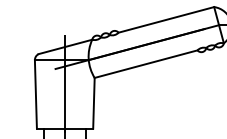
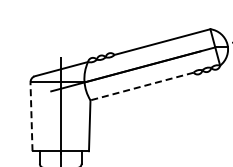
line: (145, 64) -> (141, 86), solid -> dashed
line: (35, 94) -> (31, 116), solid -> dashed

